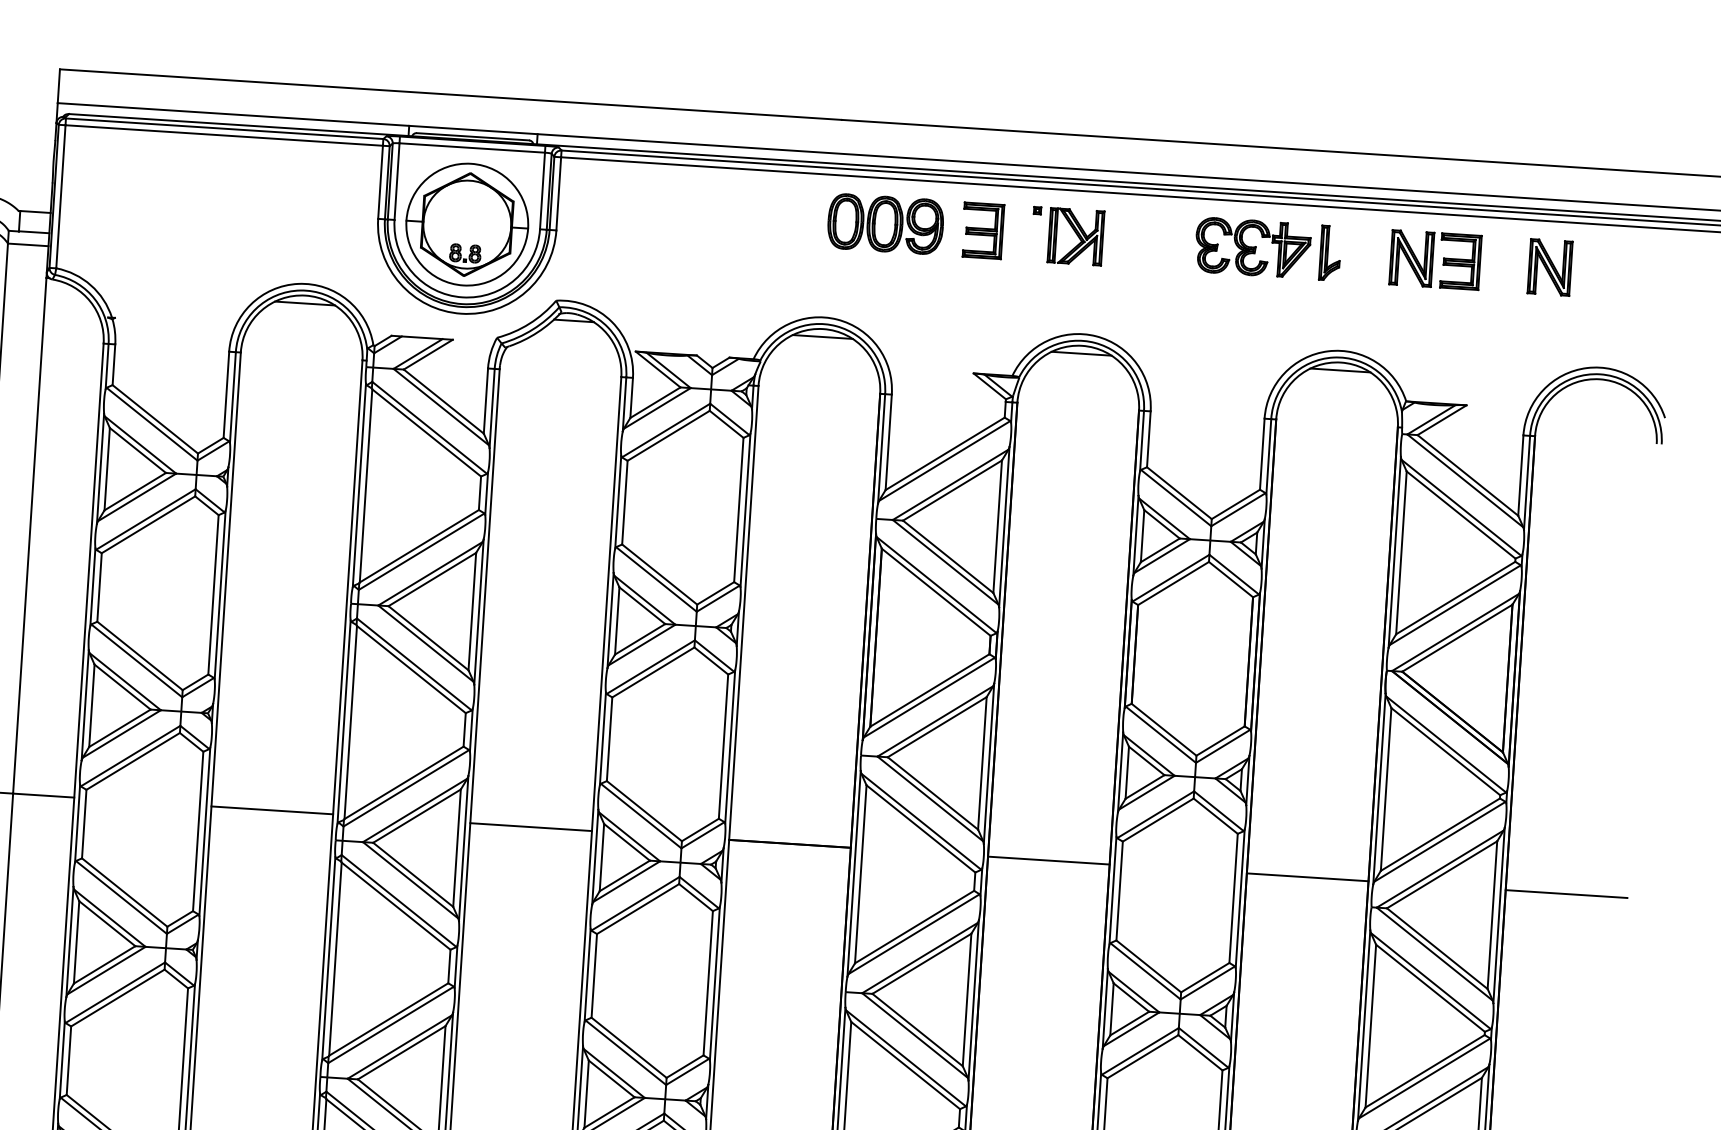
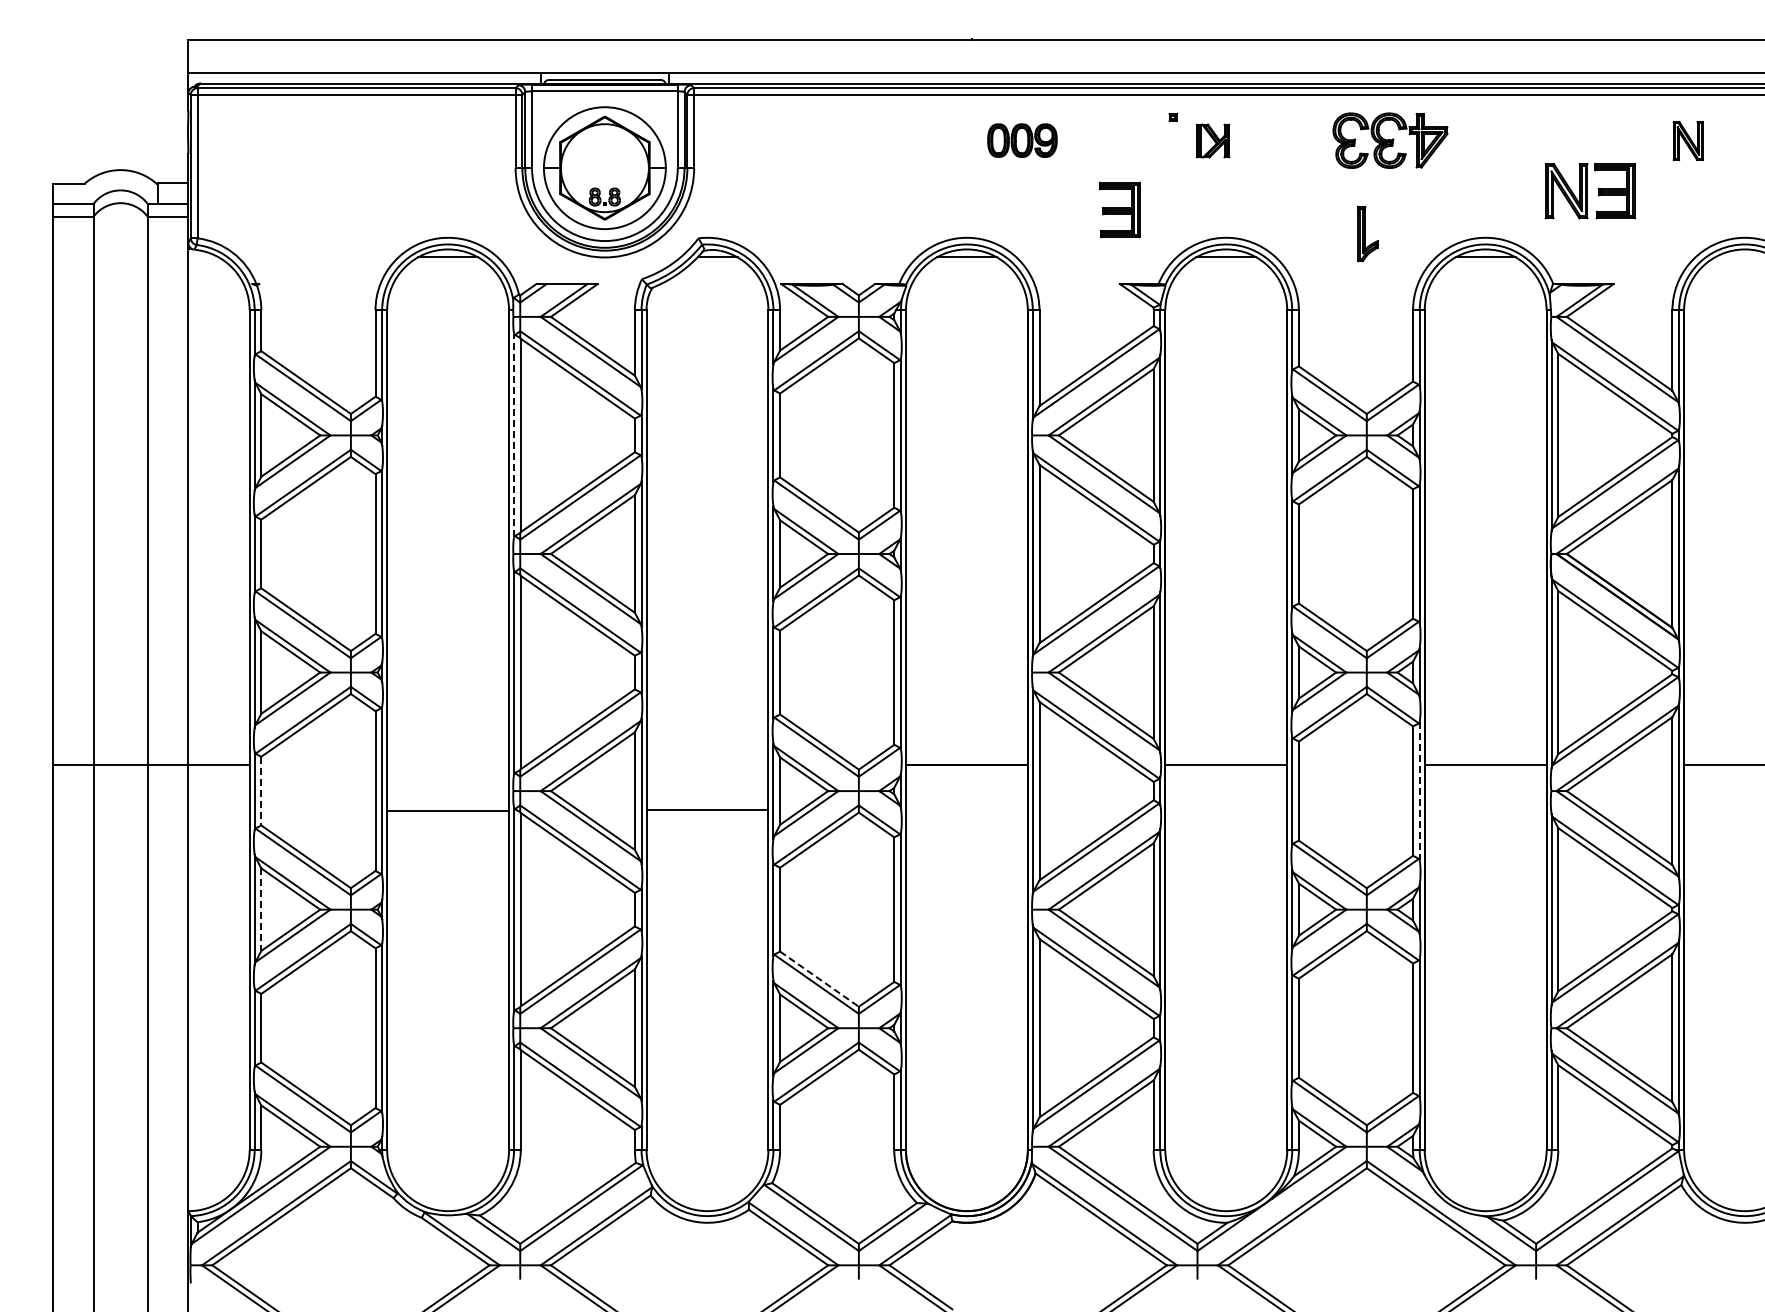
part: (885, 223) -> (1022, 140), size x0.6
part: (982, 230) -> (1119, 209), moved
part: (1075, 236) -> (1212, 140), size x0.6
part: (1329, 252) -> (1367, 233), moved
part: (1434, 259) -> (1589, 190), moved
part: (1550, 266) -> (1688, 140), size x0.7
line: (359, 485) -> (514, 435), solid -> dashed
line: (272, 810) -> (448, 811), moved
line: (84, 824) -> (261, 791), solid -> dashed
line: (531, 827) -> (707, 810), moved
line: (1239, 899) -> (1419, 791), solid -> dashed
line: (76, 943) -> (261, 910), solid -> dashed
line: (629, 1048) -> (819, 979), solid -> dashed

